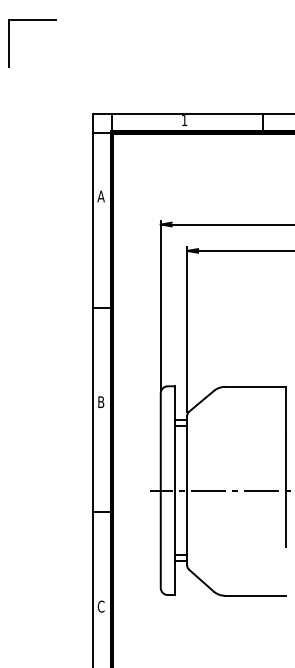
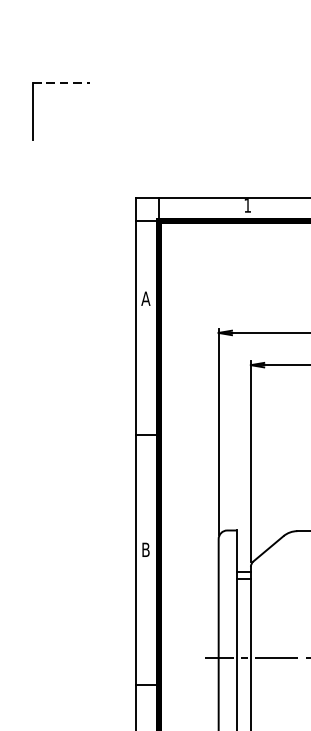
line: (32, 20) -> (62, 83), solid -> dashed

